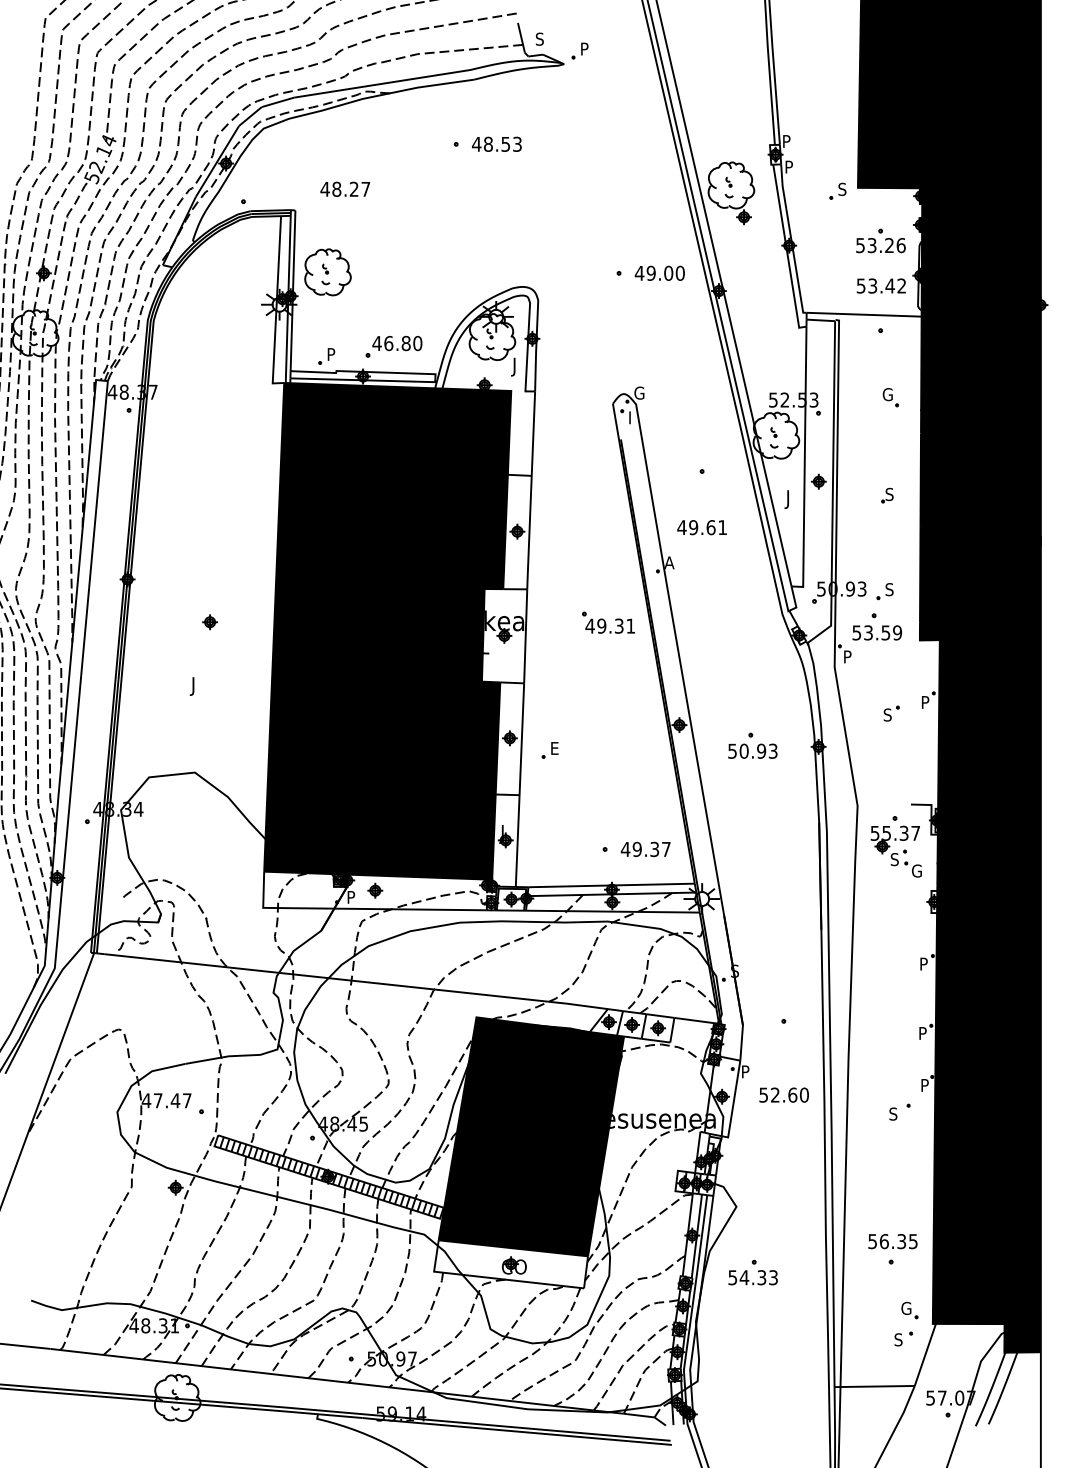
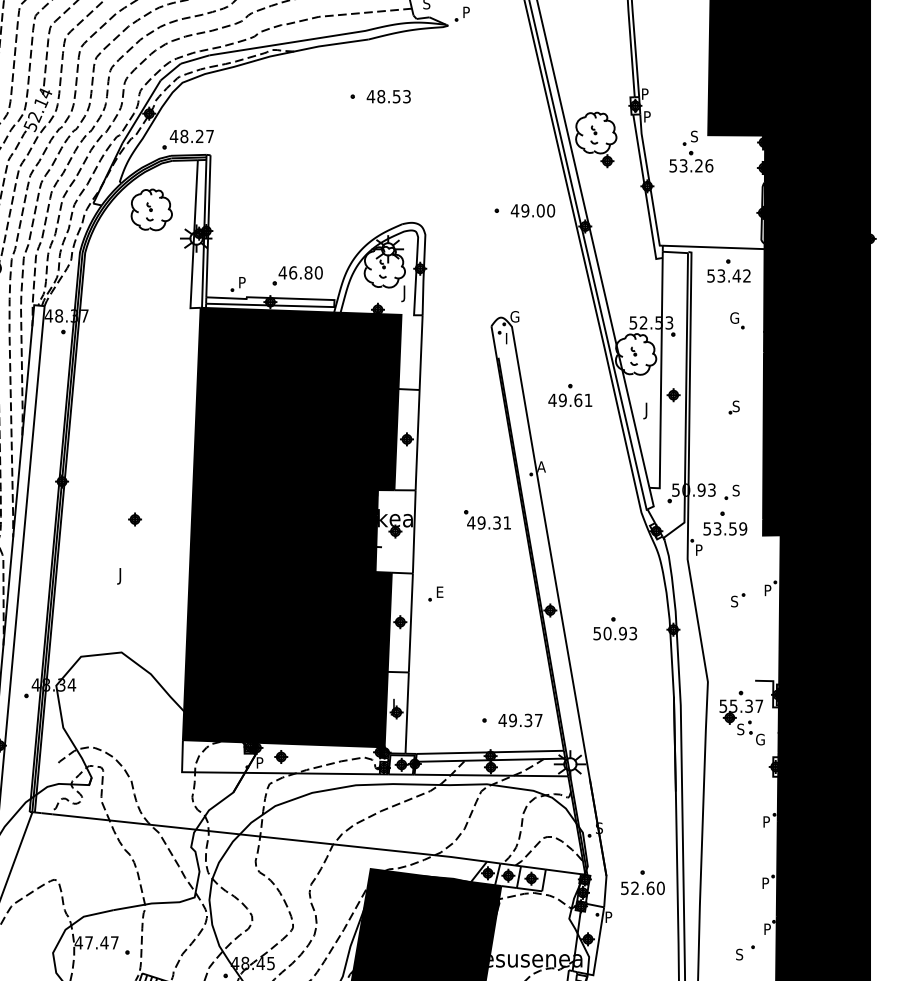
text: (345, 188) -> (192, 135), moved
part: (880, 240) -> (691, 161), moved
part: (327, 272) -> (151, 210), moved
text: (880, 285) -> (728, 275), moved
text: (701, 527) -> (569, 400), moved
part: (549, 750) -> (435, 594), moved
text: (783, 1094) -> (642, 887), moved

